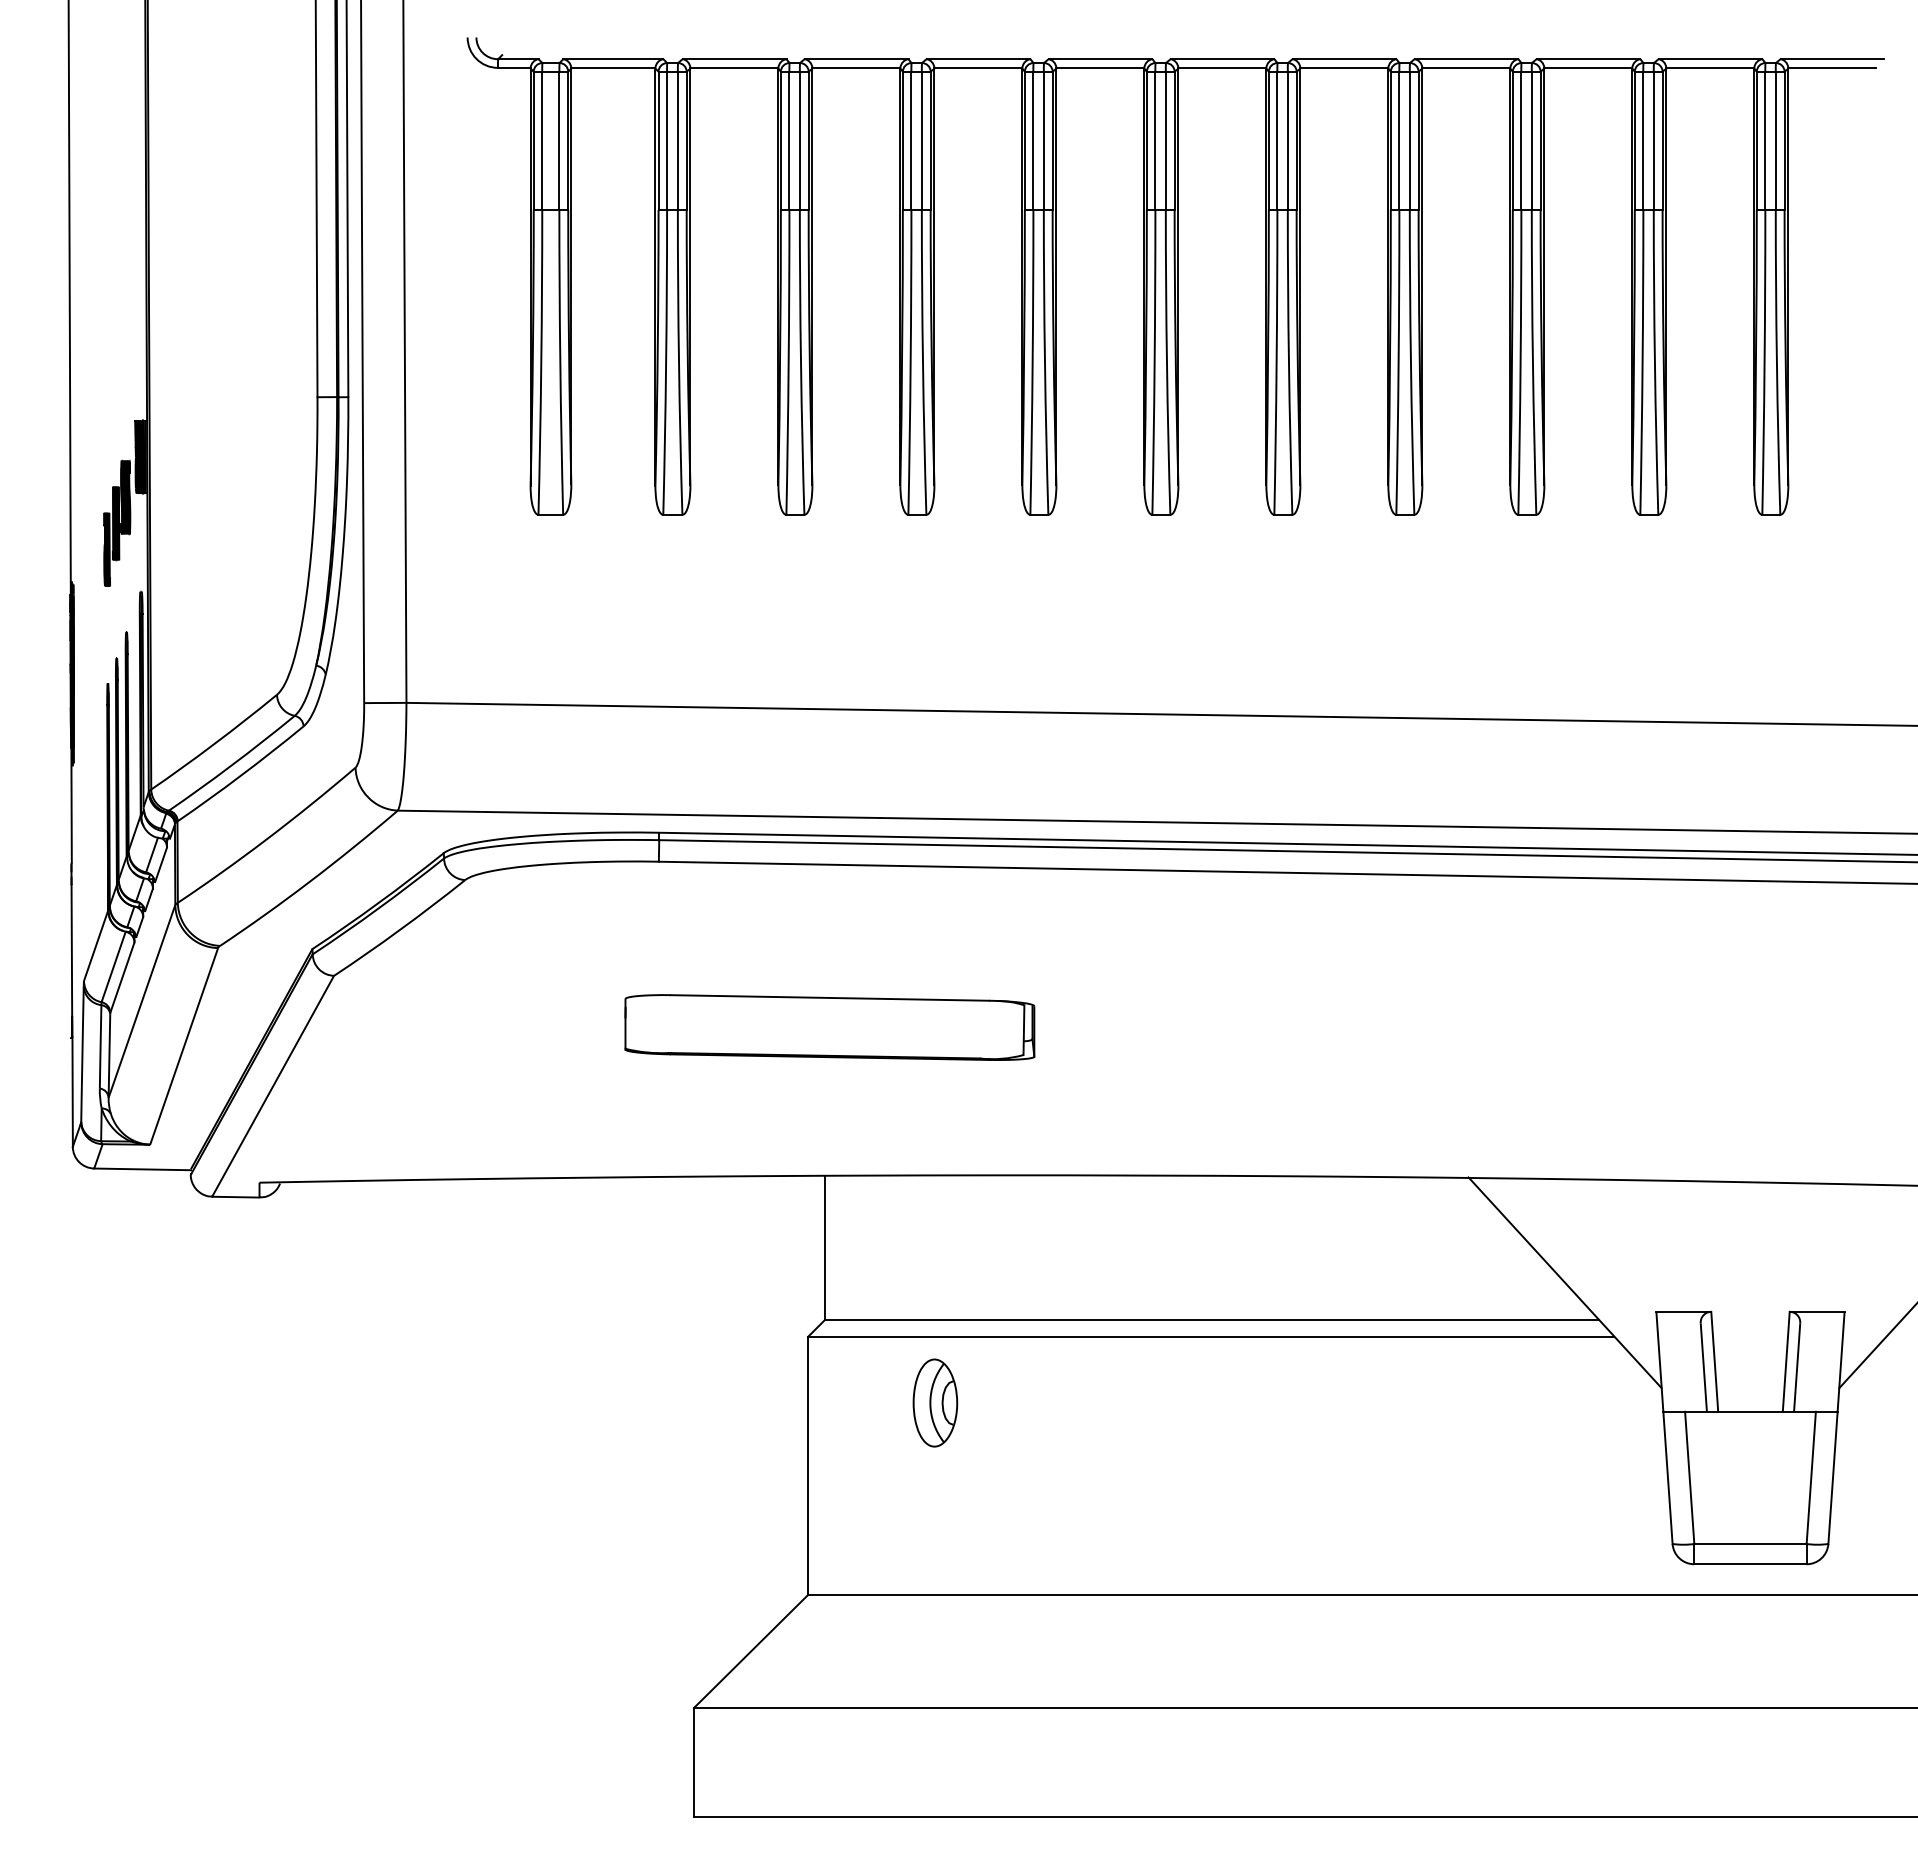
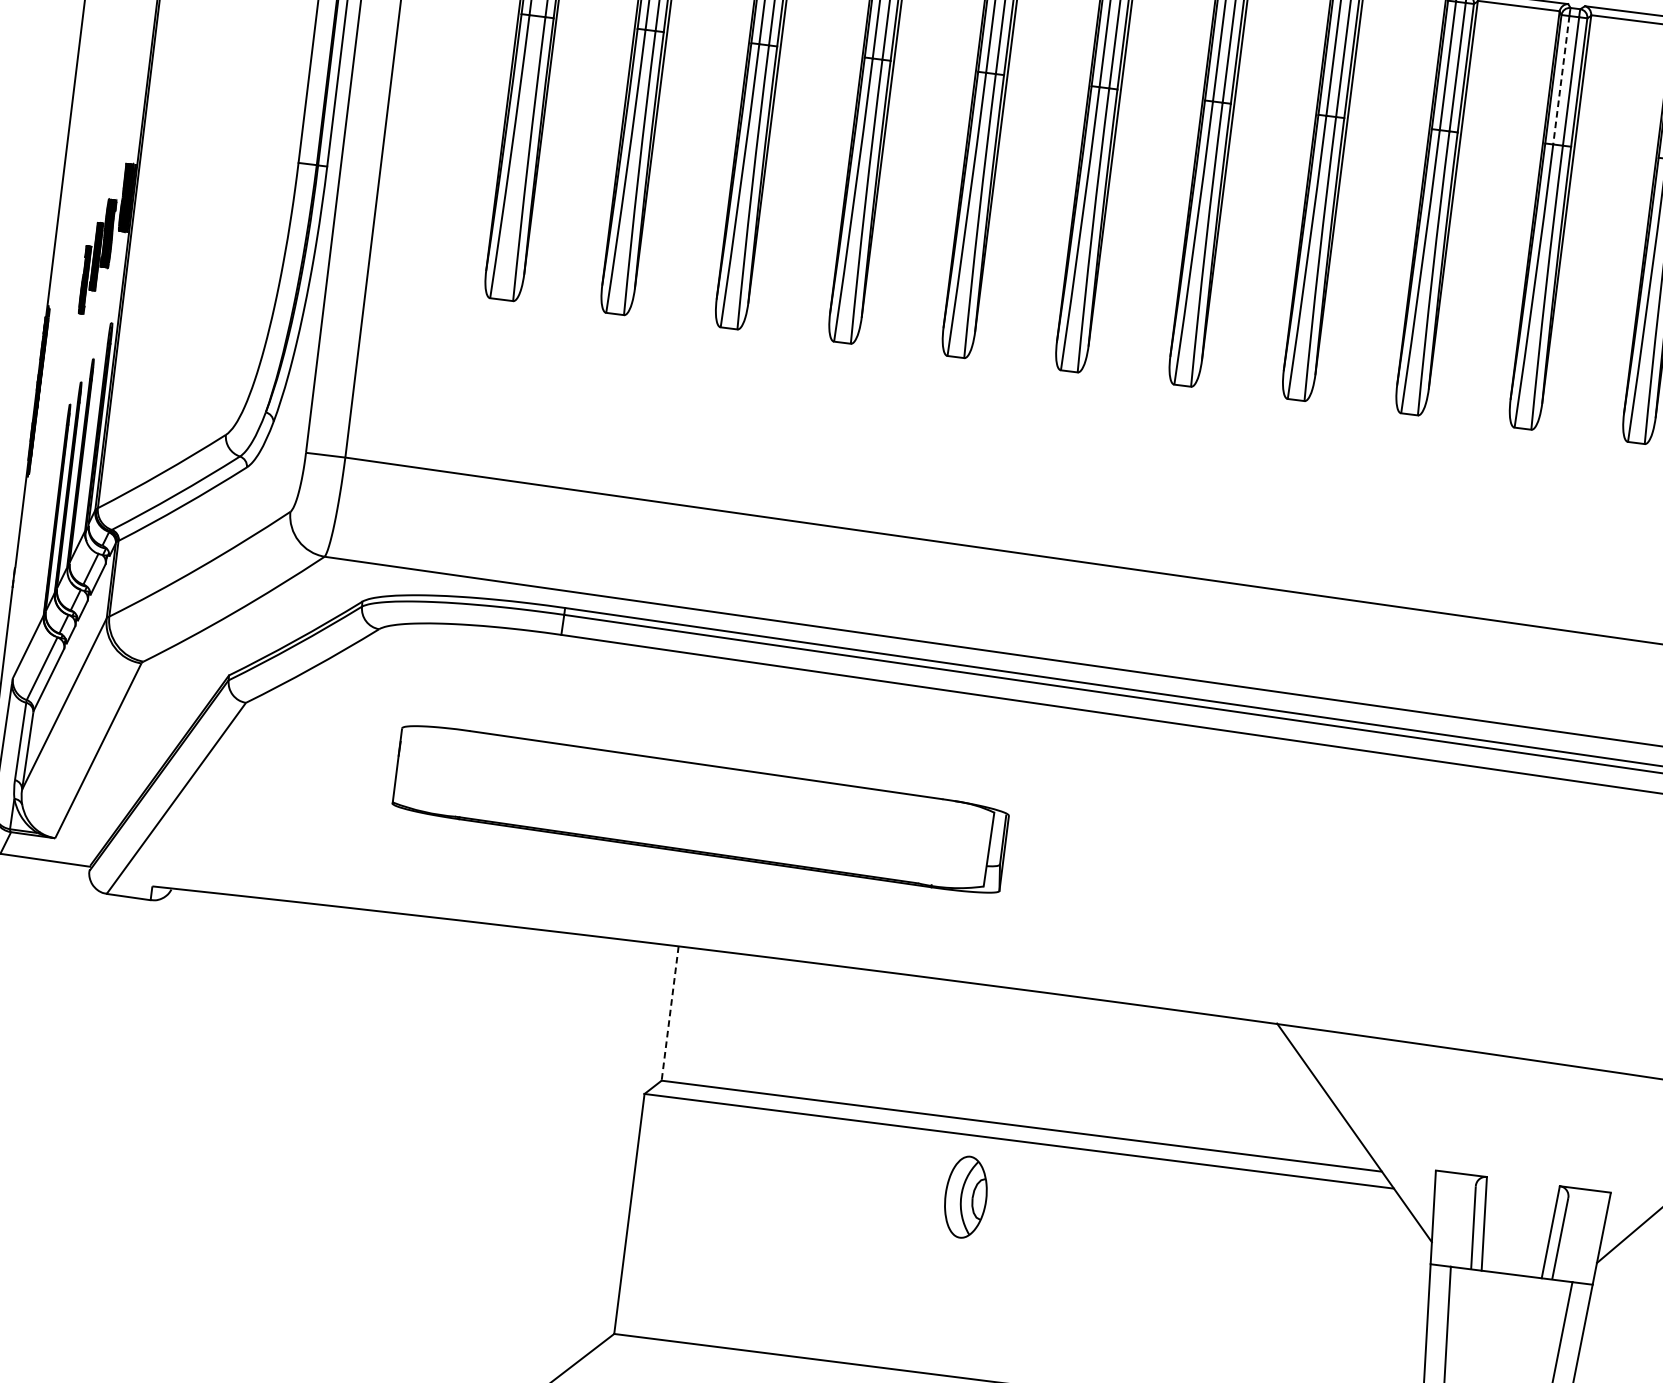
line: (1643, 141) -> (1561, 80), solid -> dashed
part: (829, 1027) -> (700, 809), size x1.6
line: (824, 1248) -> (669, 1013), solid -> dashed
part: (935, 1402) -> (966, 1196), moved

